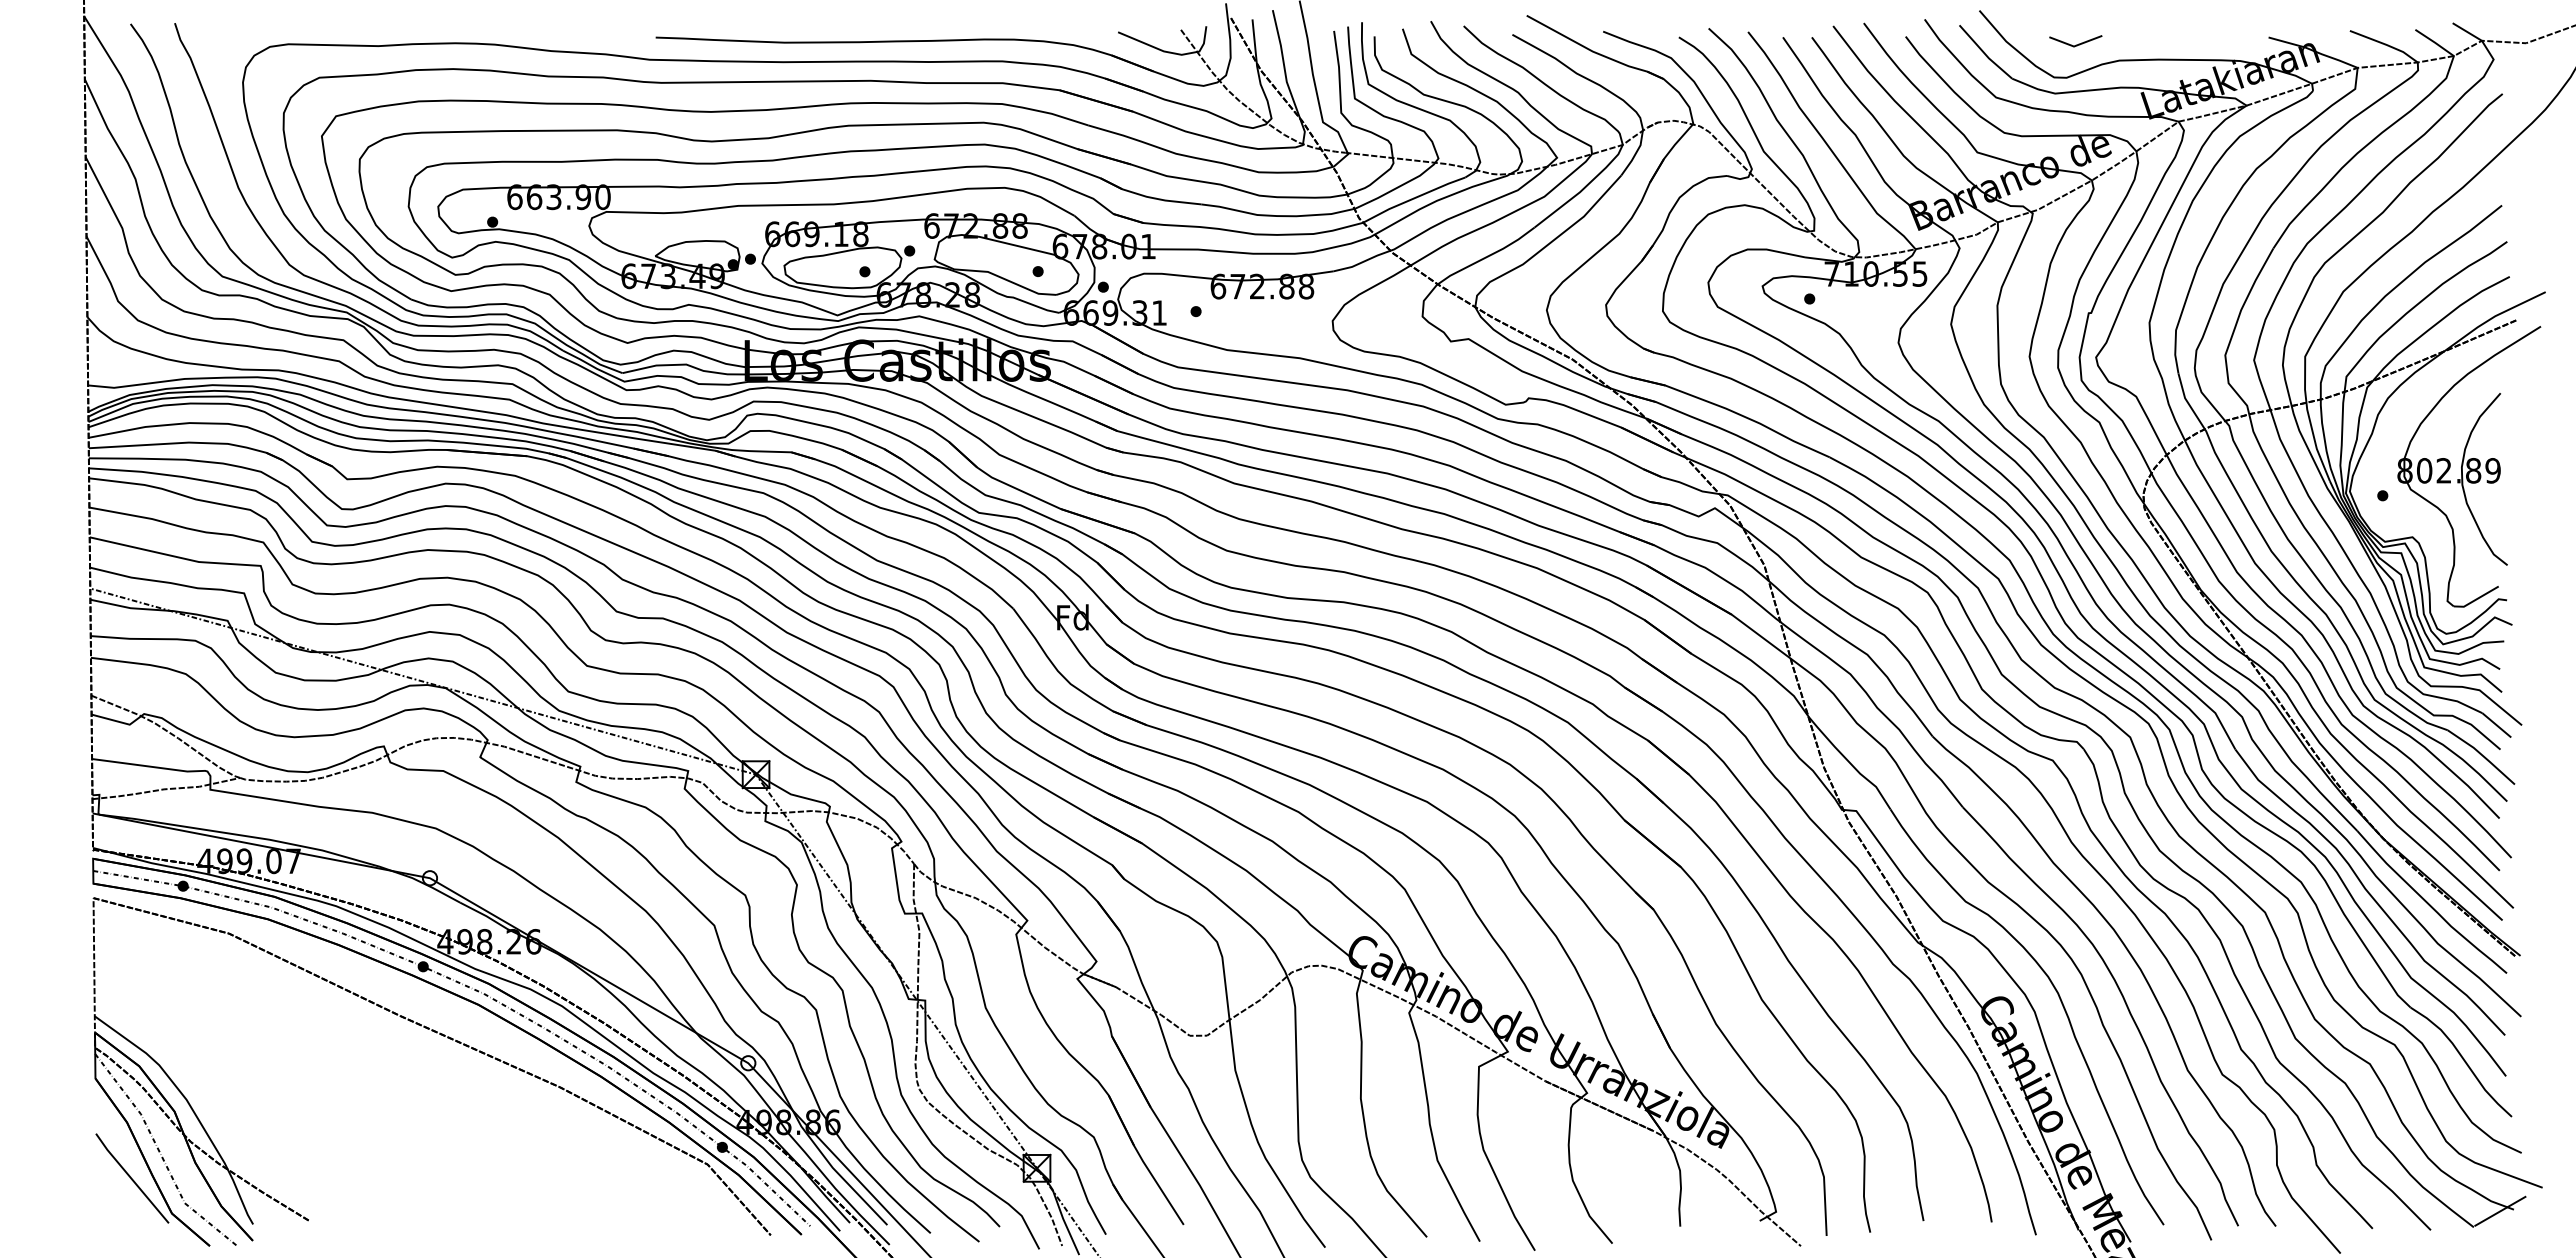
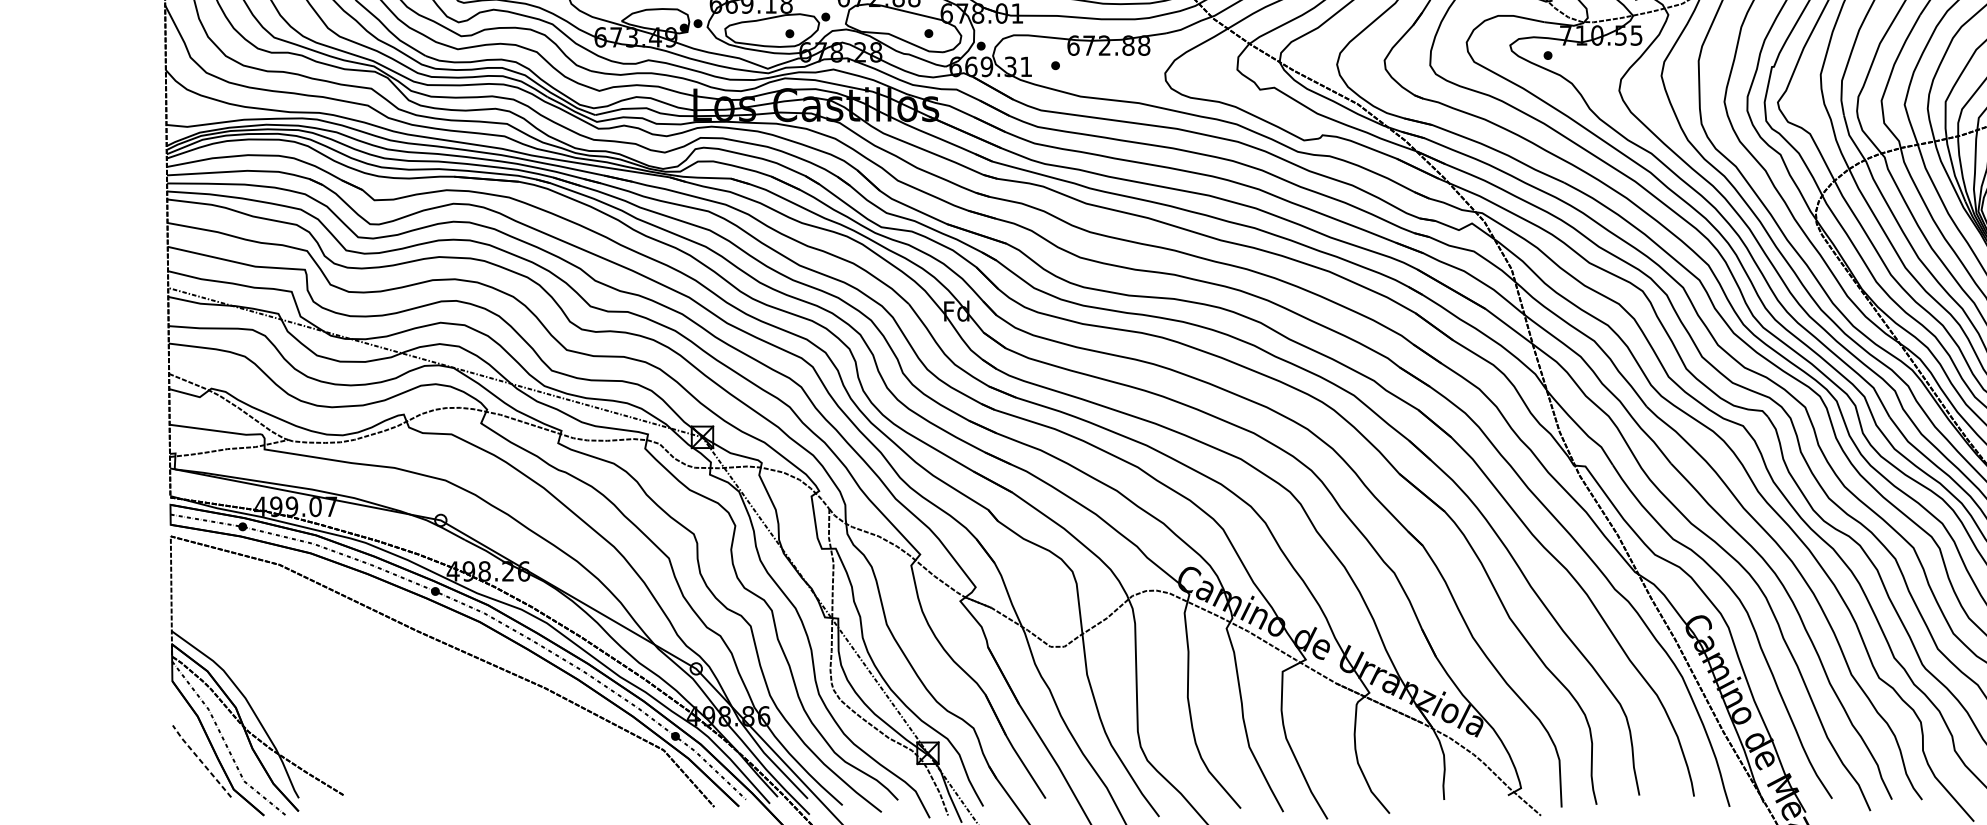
line: (131, 1178) -> (201, 761), solid -> dashed

